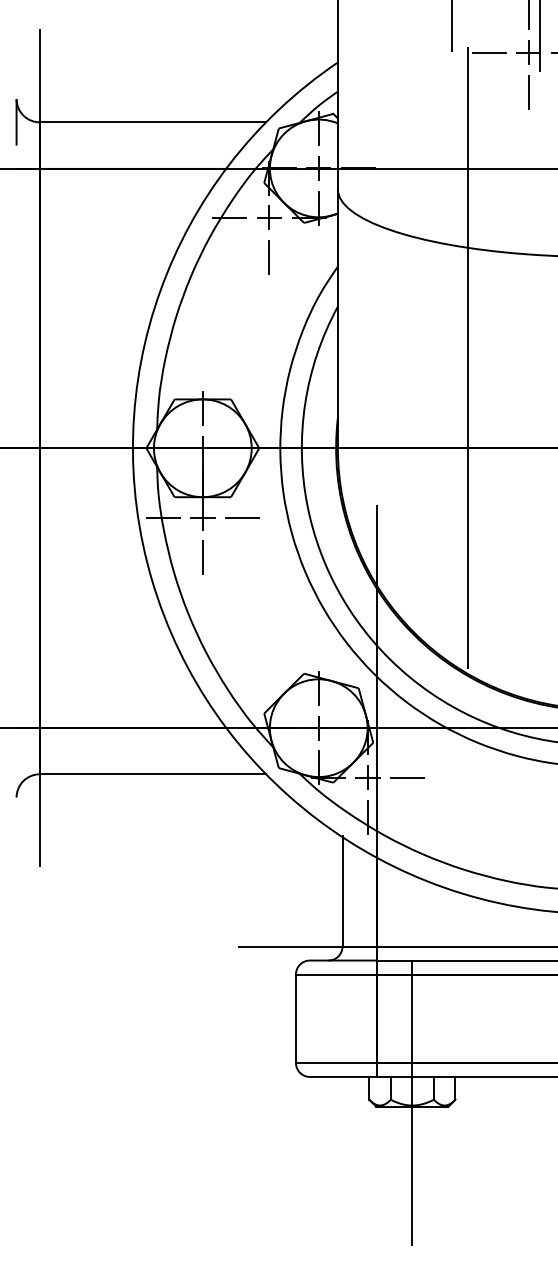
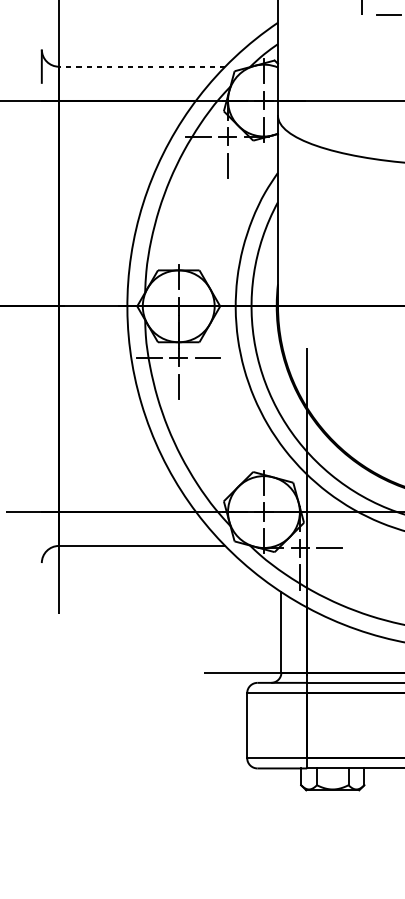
line: (152, 122) -> (141, 66), solid -> dashed
line: (468, 357) -> (374, 239), removed
line: (412, 1103) -> (332, 787), removed

